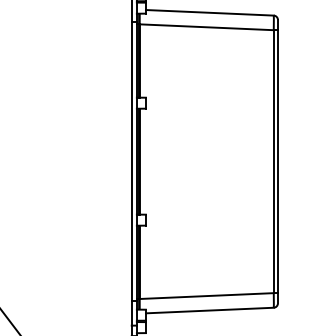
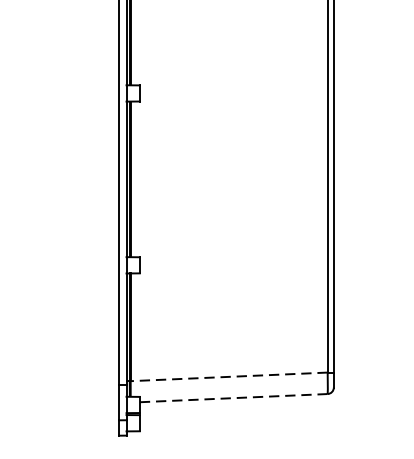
line: (206, 296) -> (228, 377), solid -> dashed
line: (209, 310) -> (233, 398), solid -> dashed

